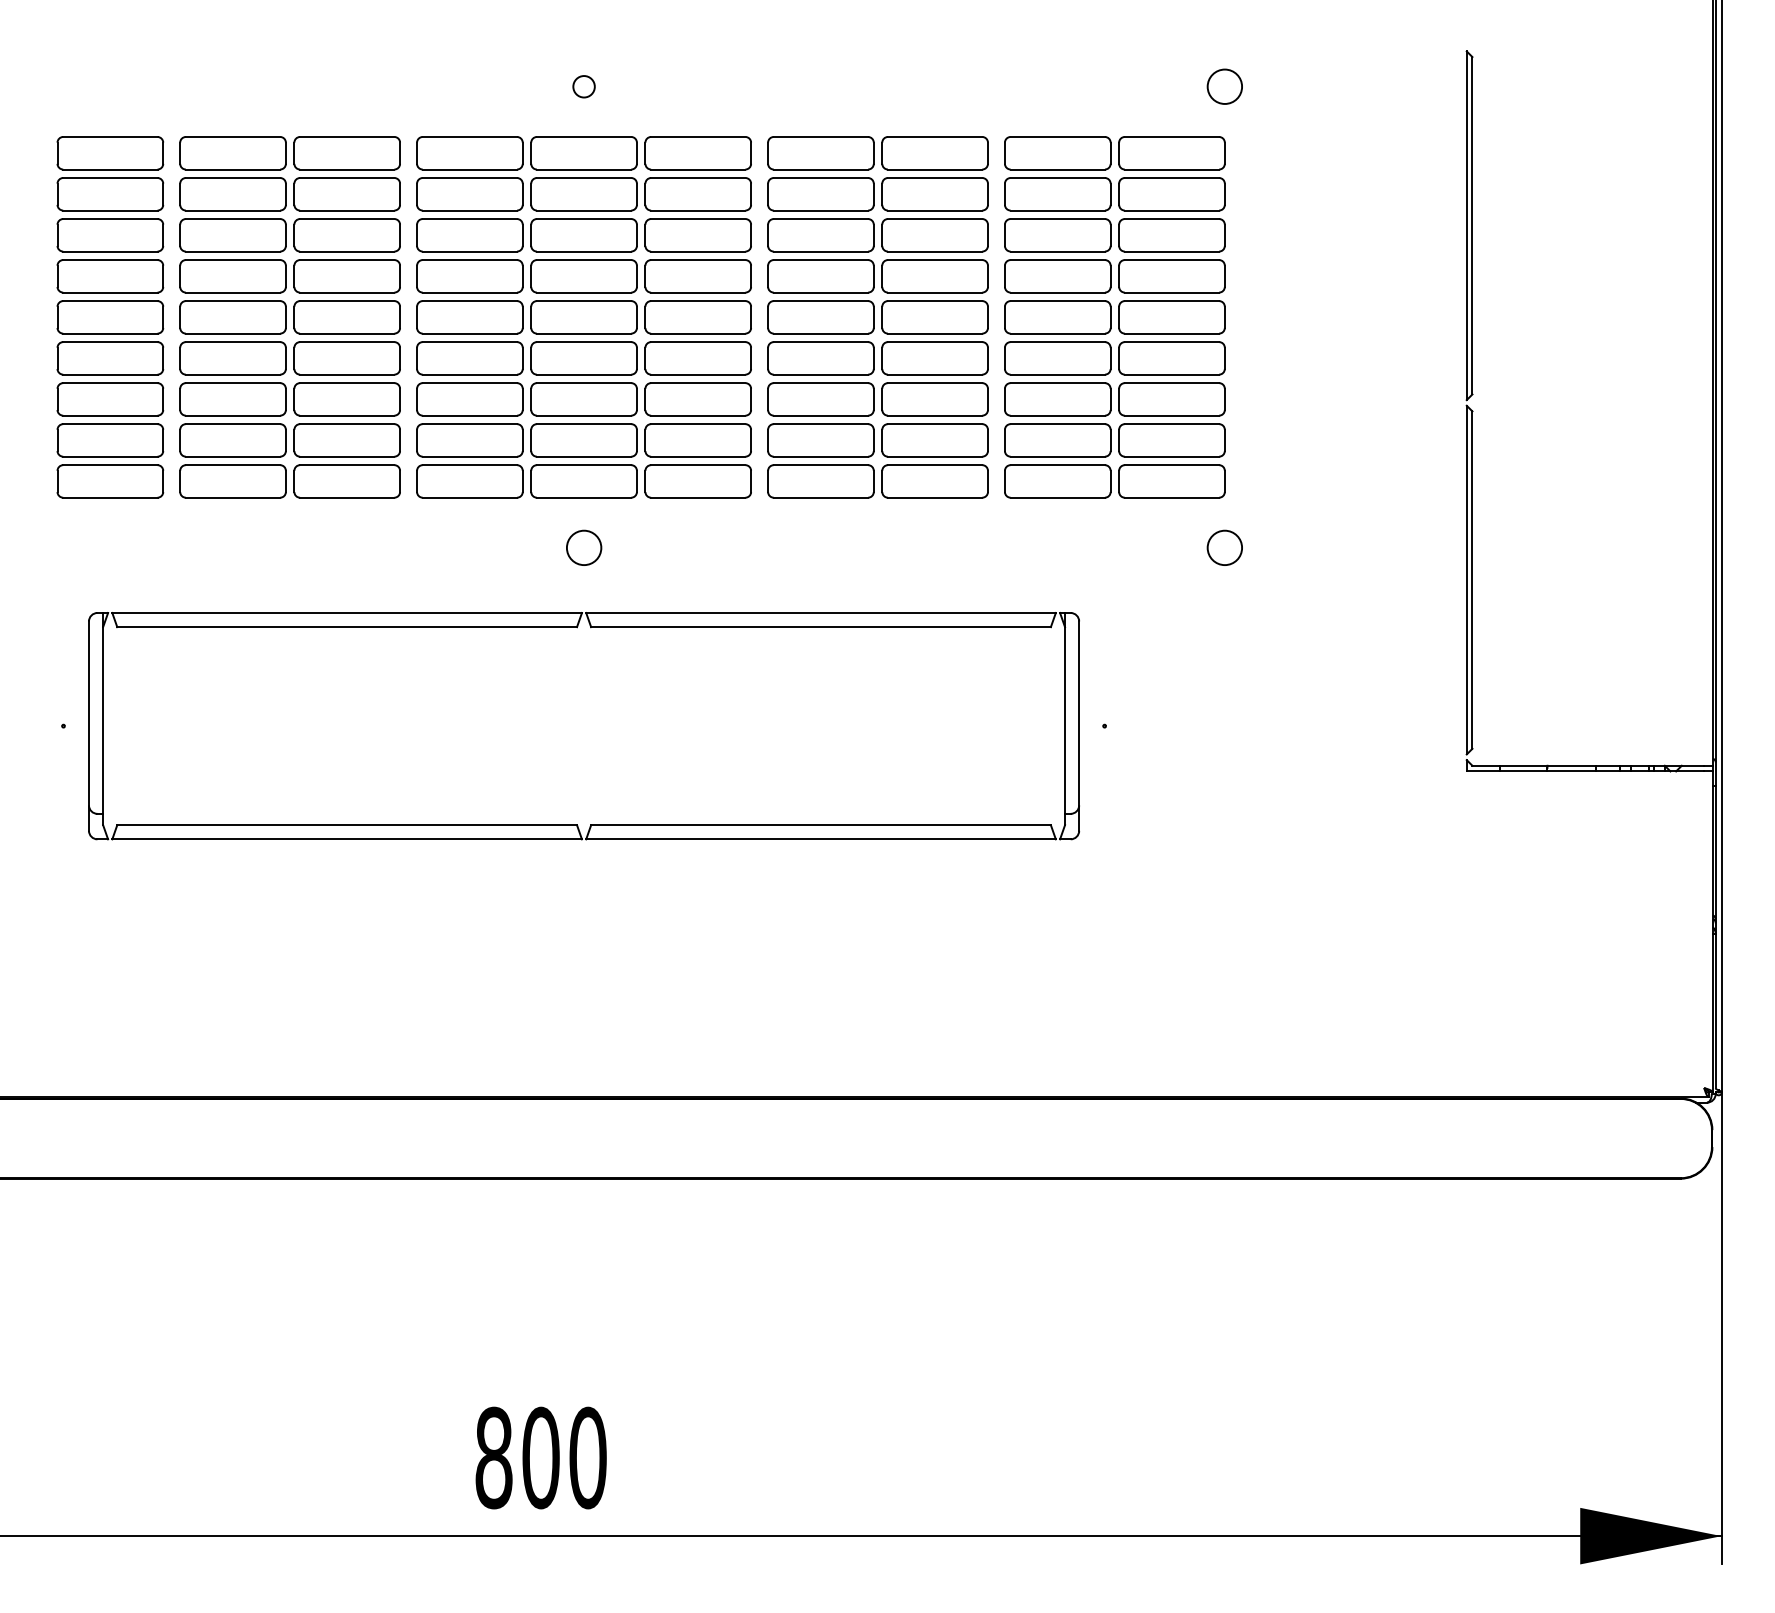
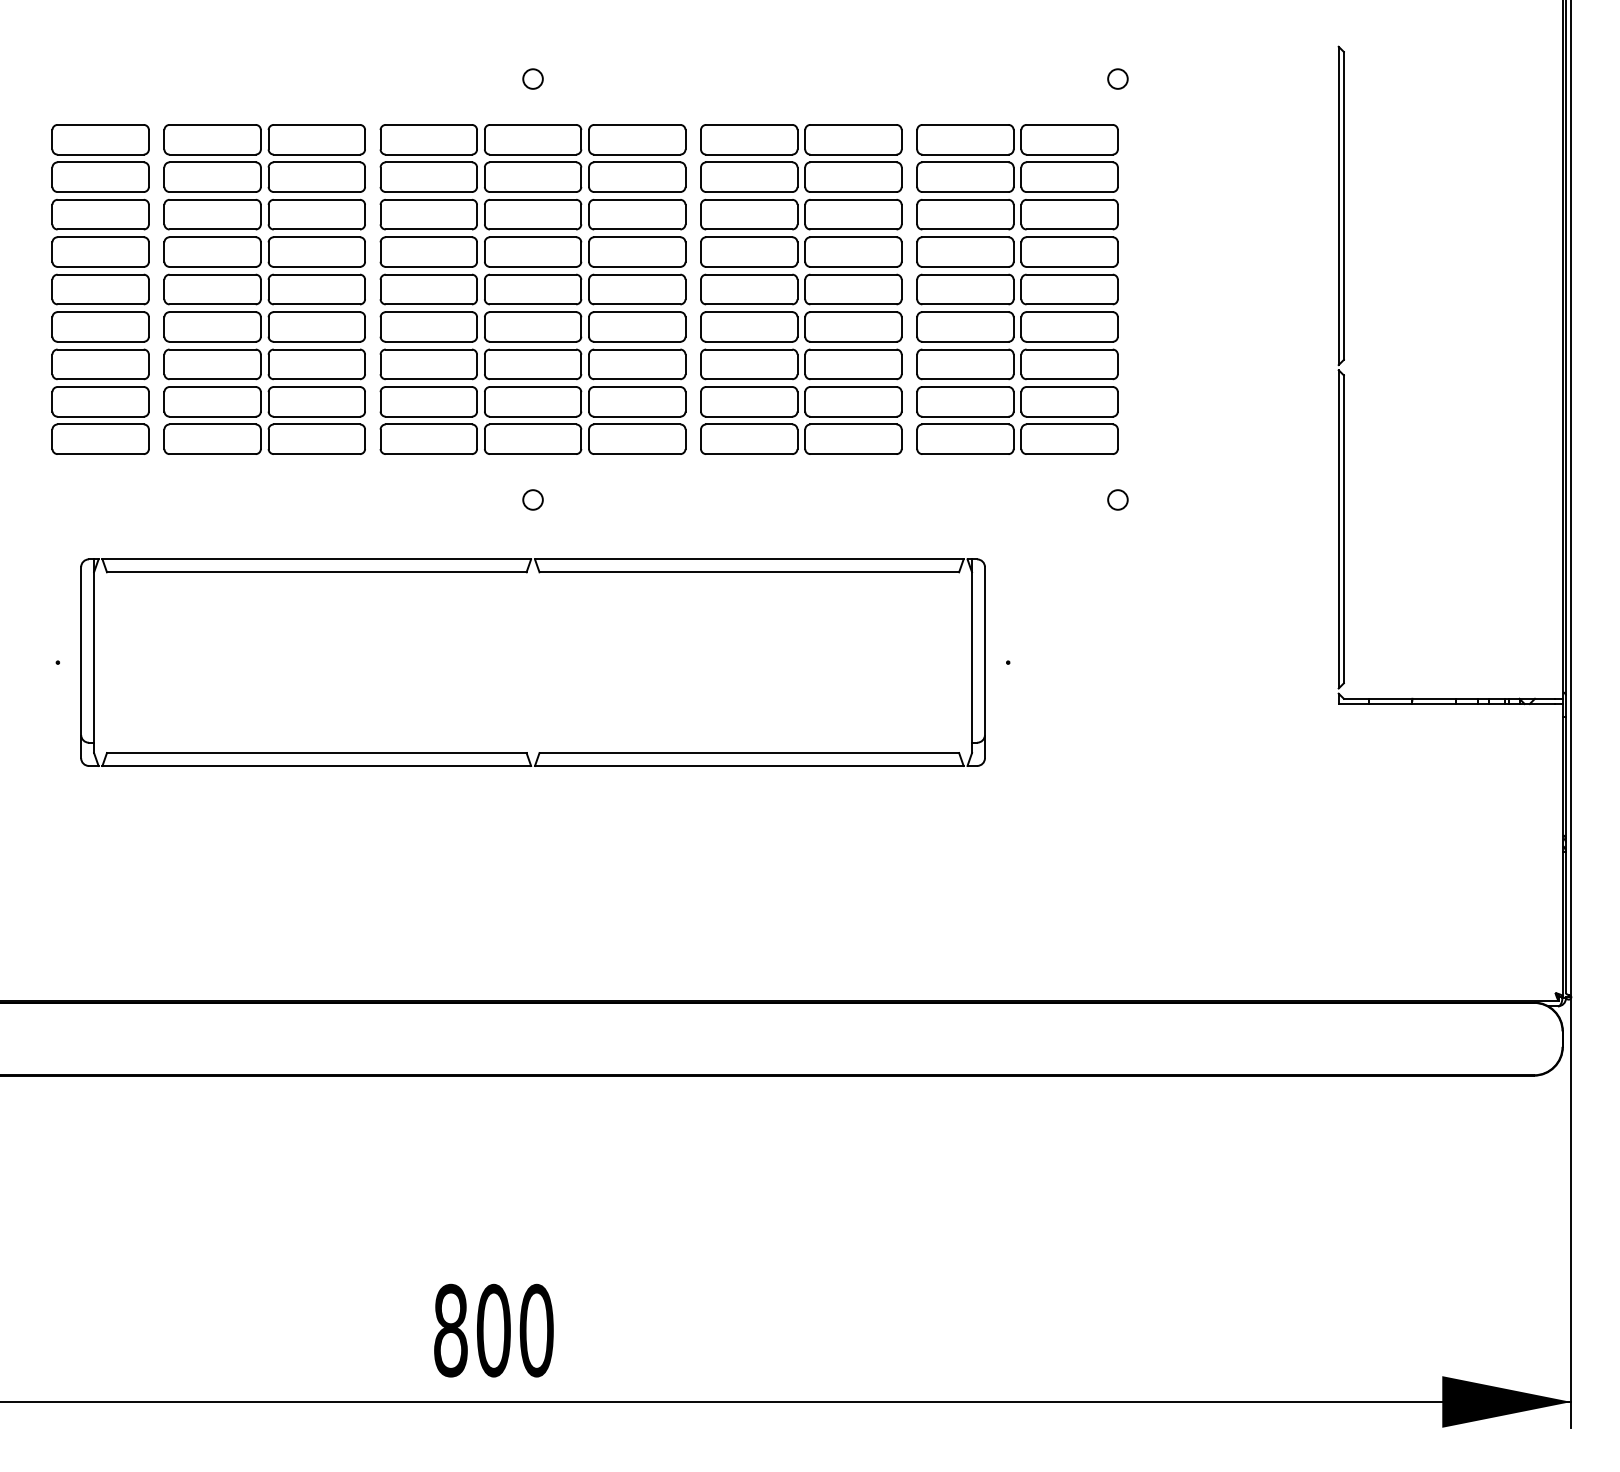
circle: (1224, 86) -> (1117, 78), size x0.62
circle: (583, 547) -> (532, 499), size x0.62
circle: (1224, 547) -> (1117, 499), size x0.62

